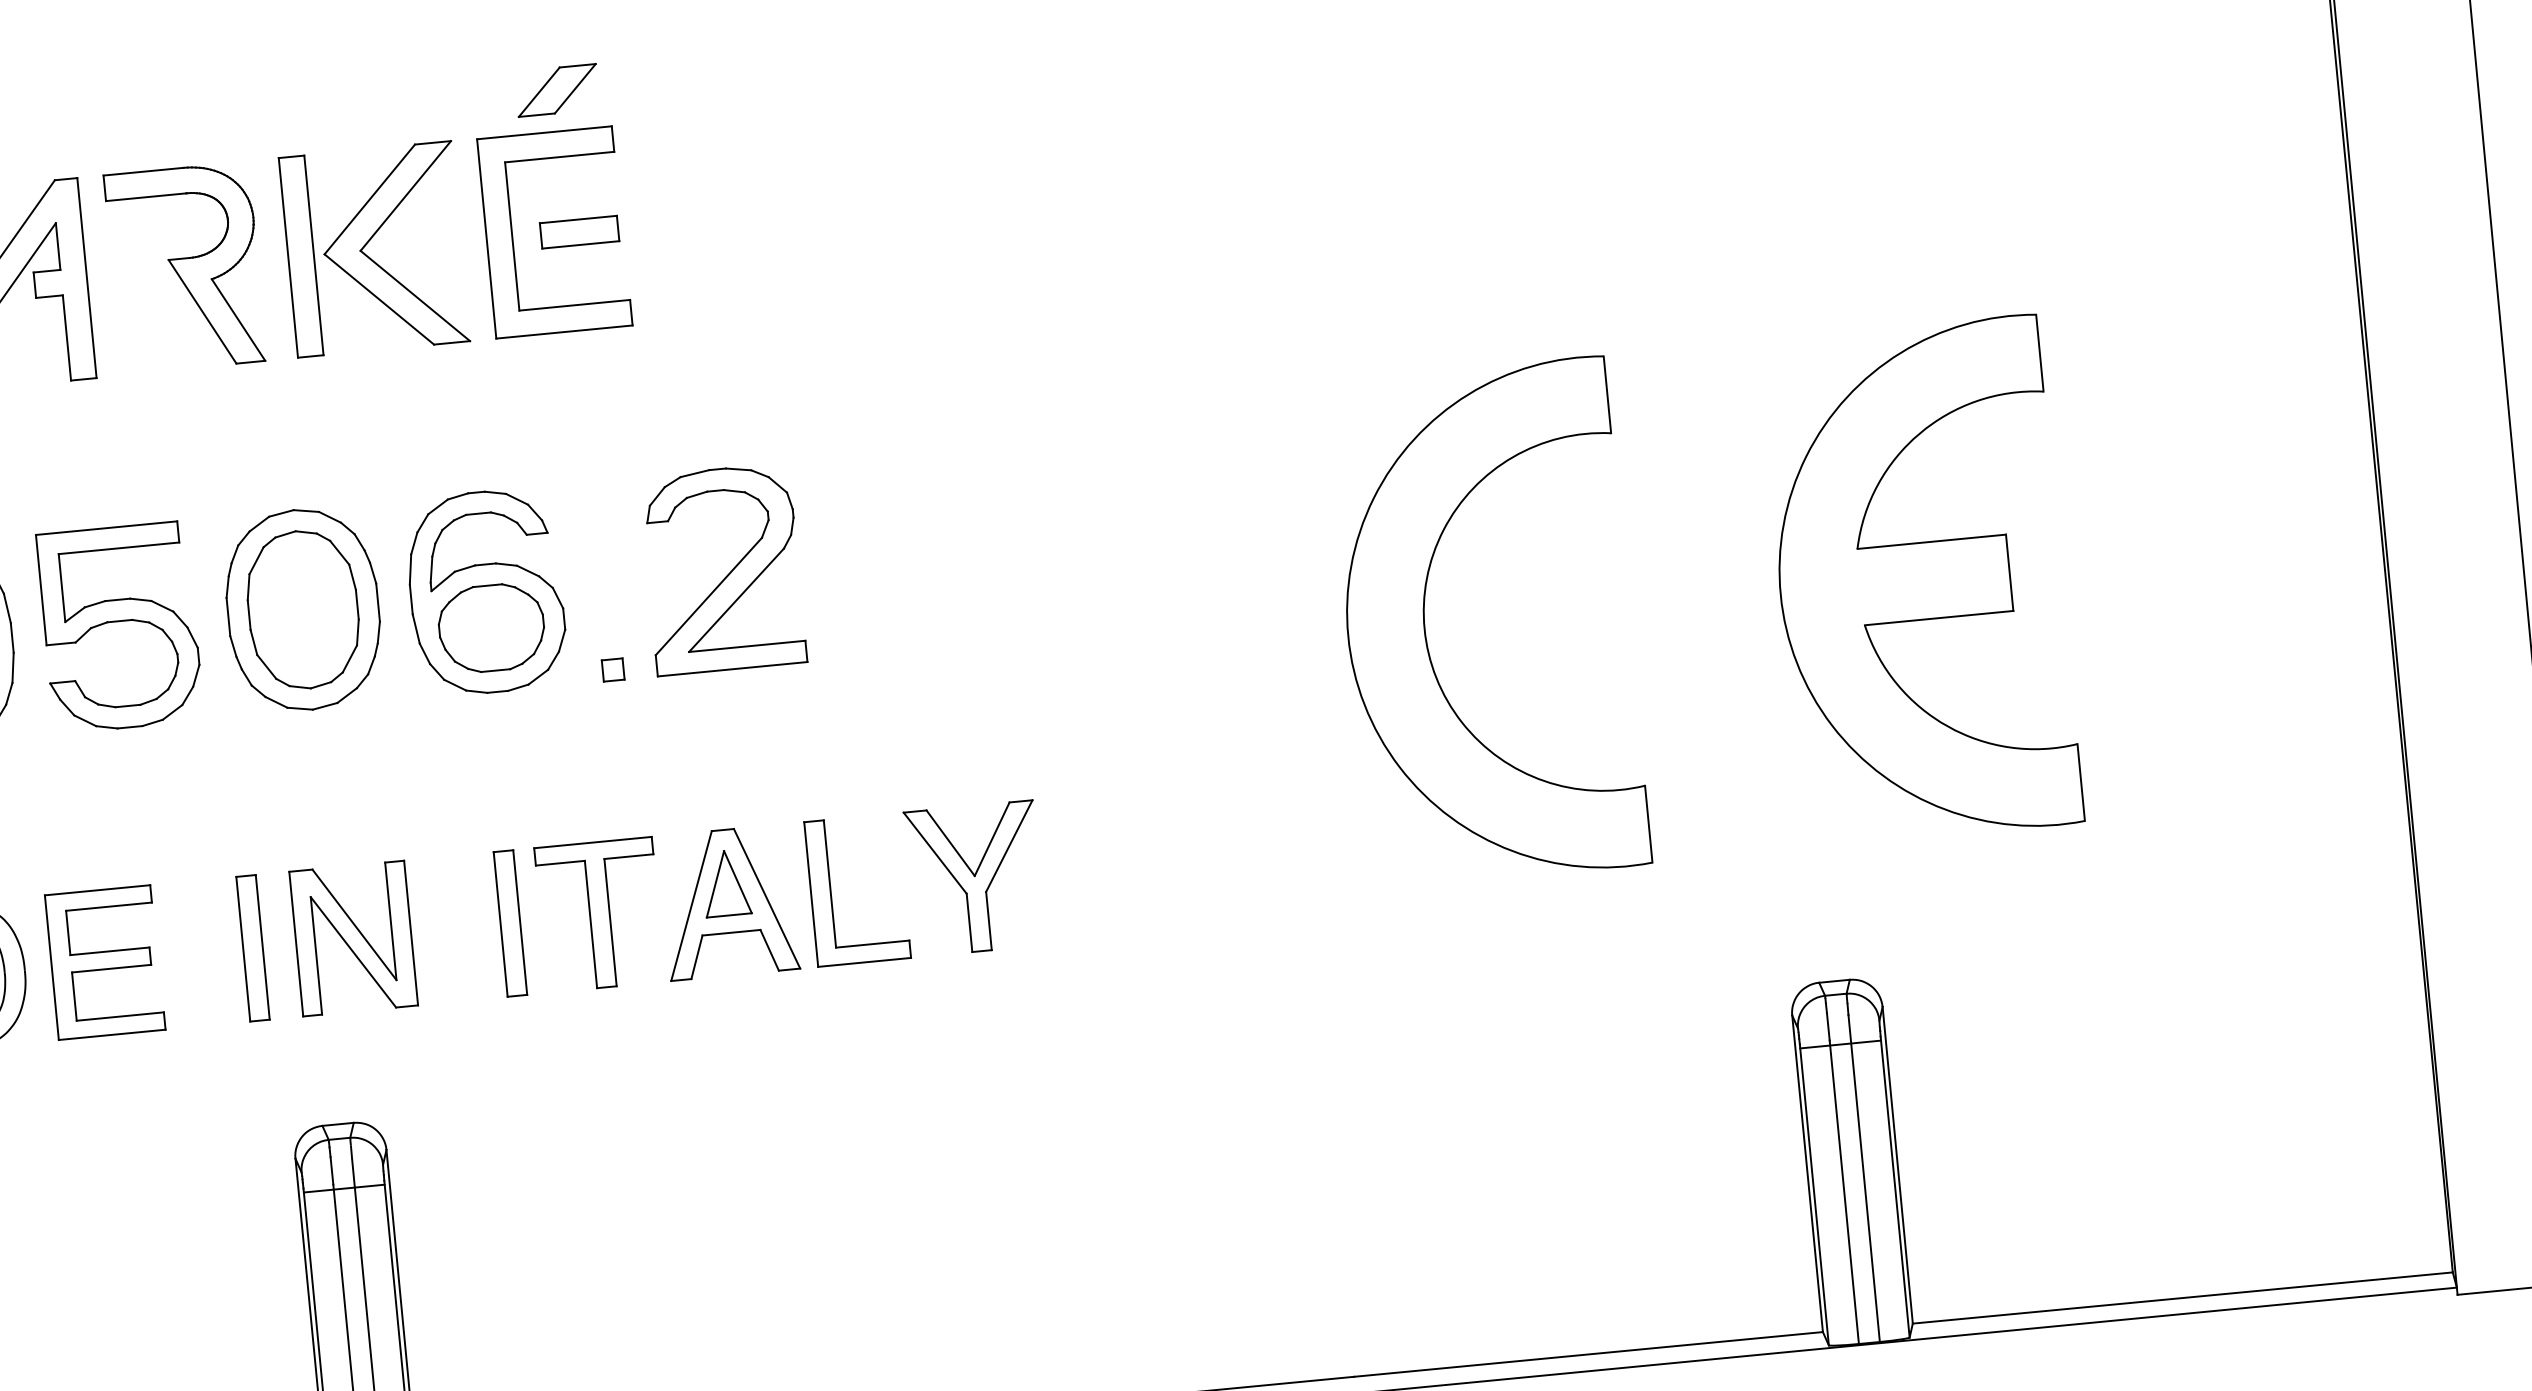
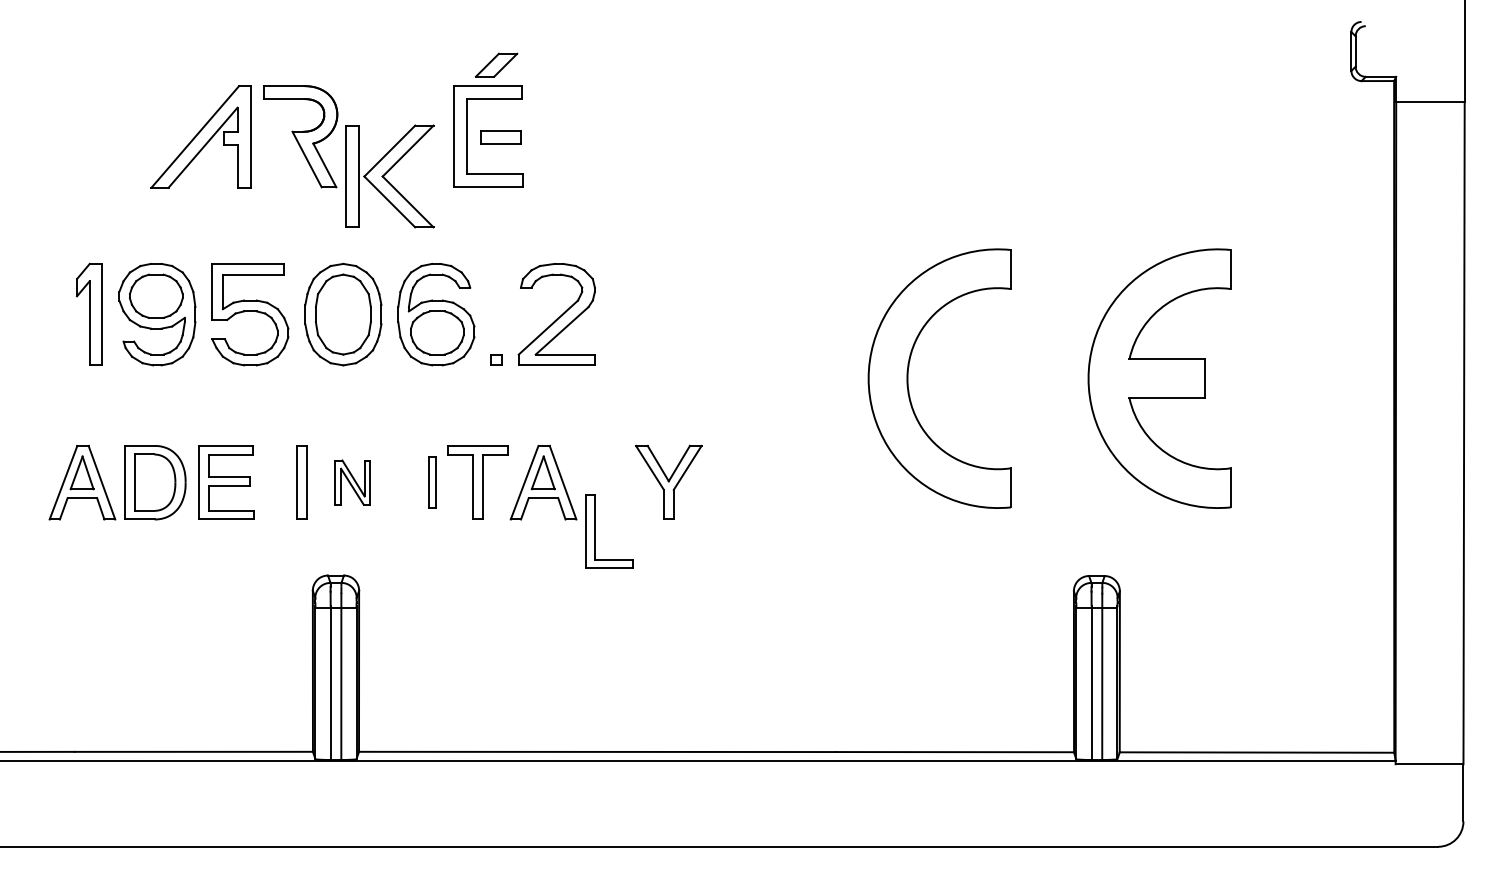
part: (373, 249) -> (389, 176), moved
part: (830, 892) -> (595, 531), moved
part: (510, 923) -> (432, 482), size x0.7
part: (352, 938) -> (352, 482), size x0.6

